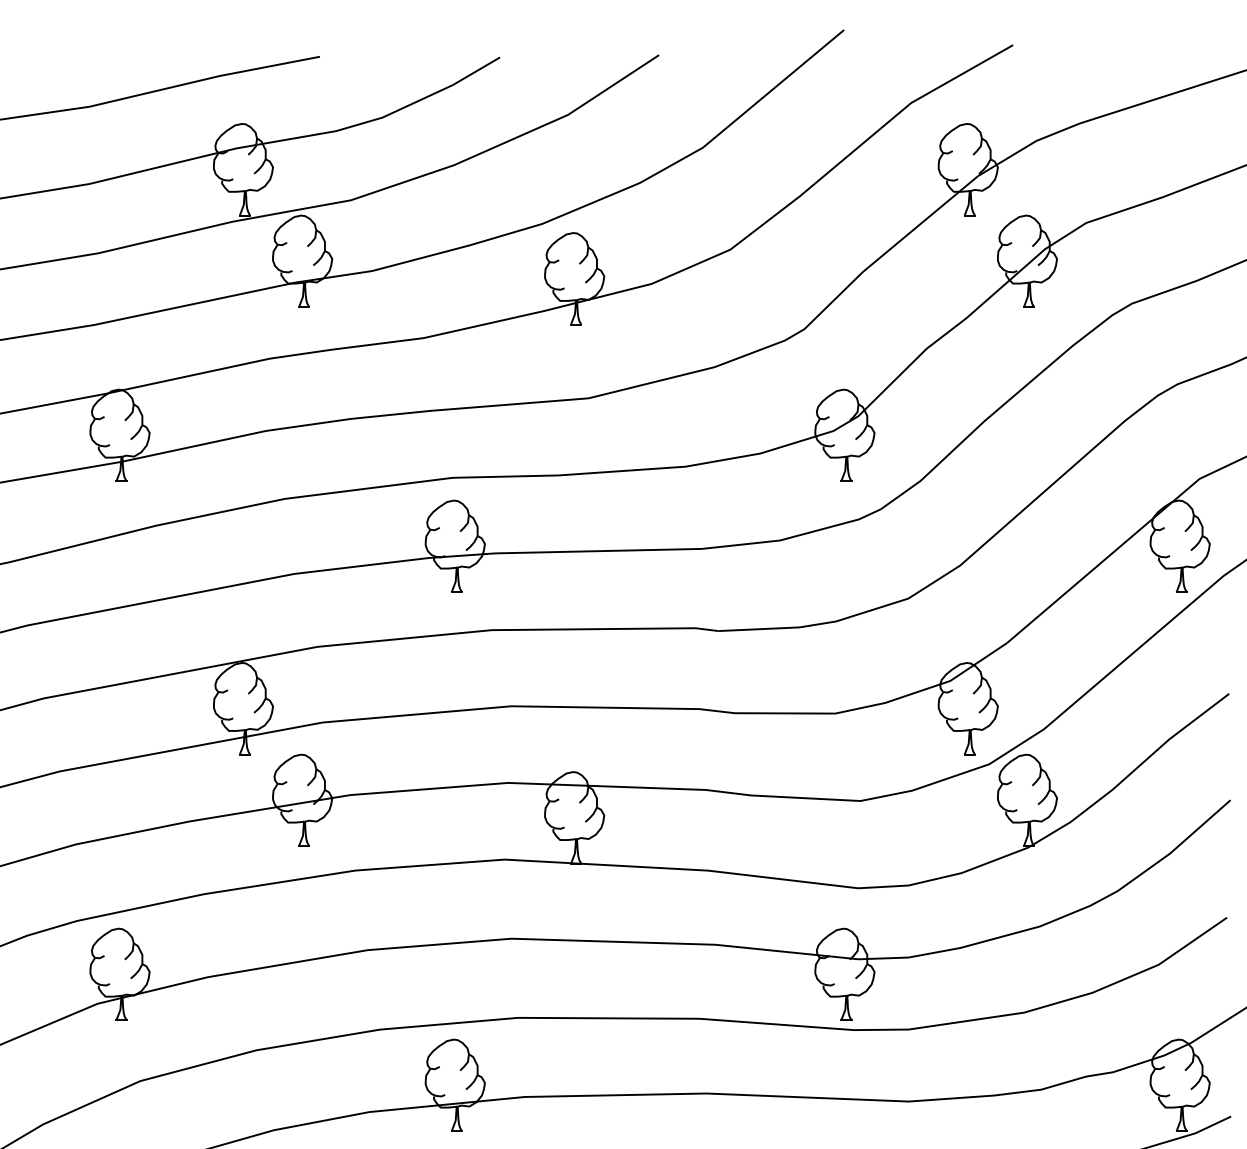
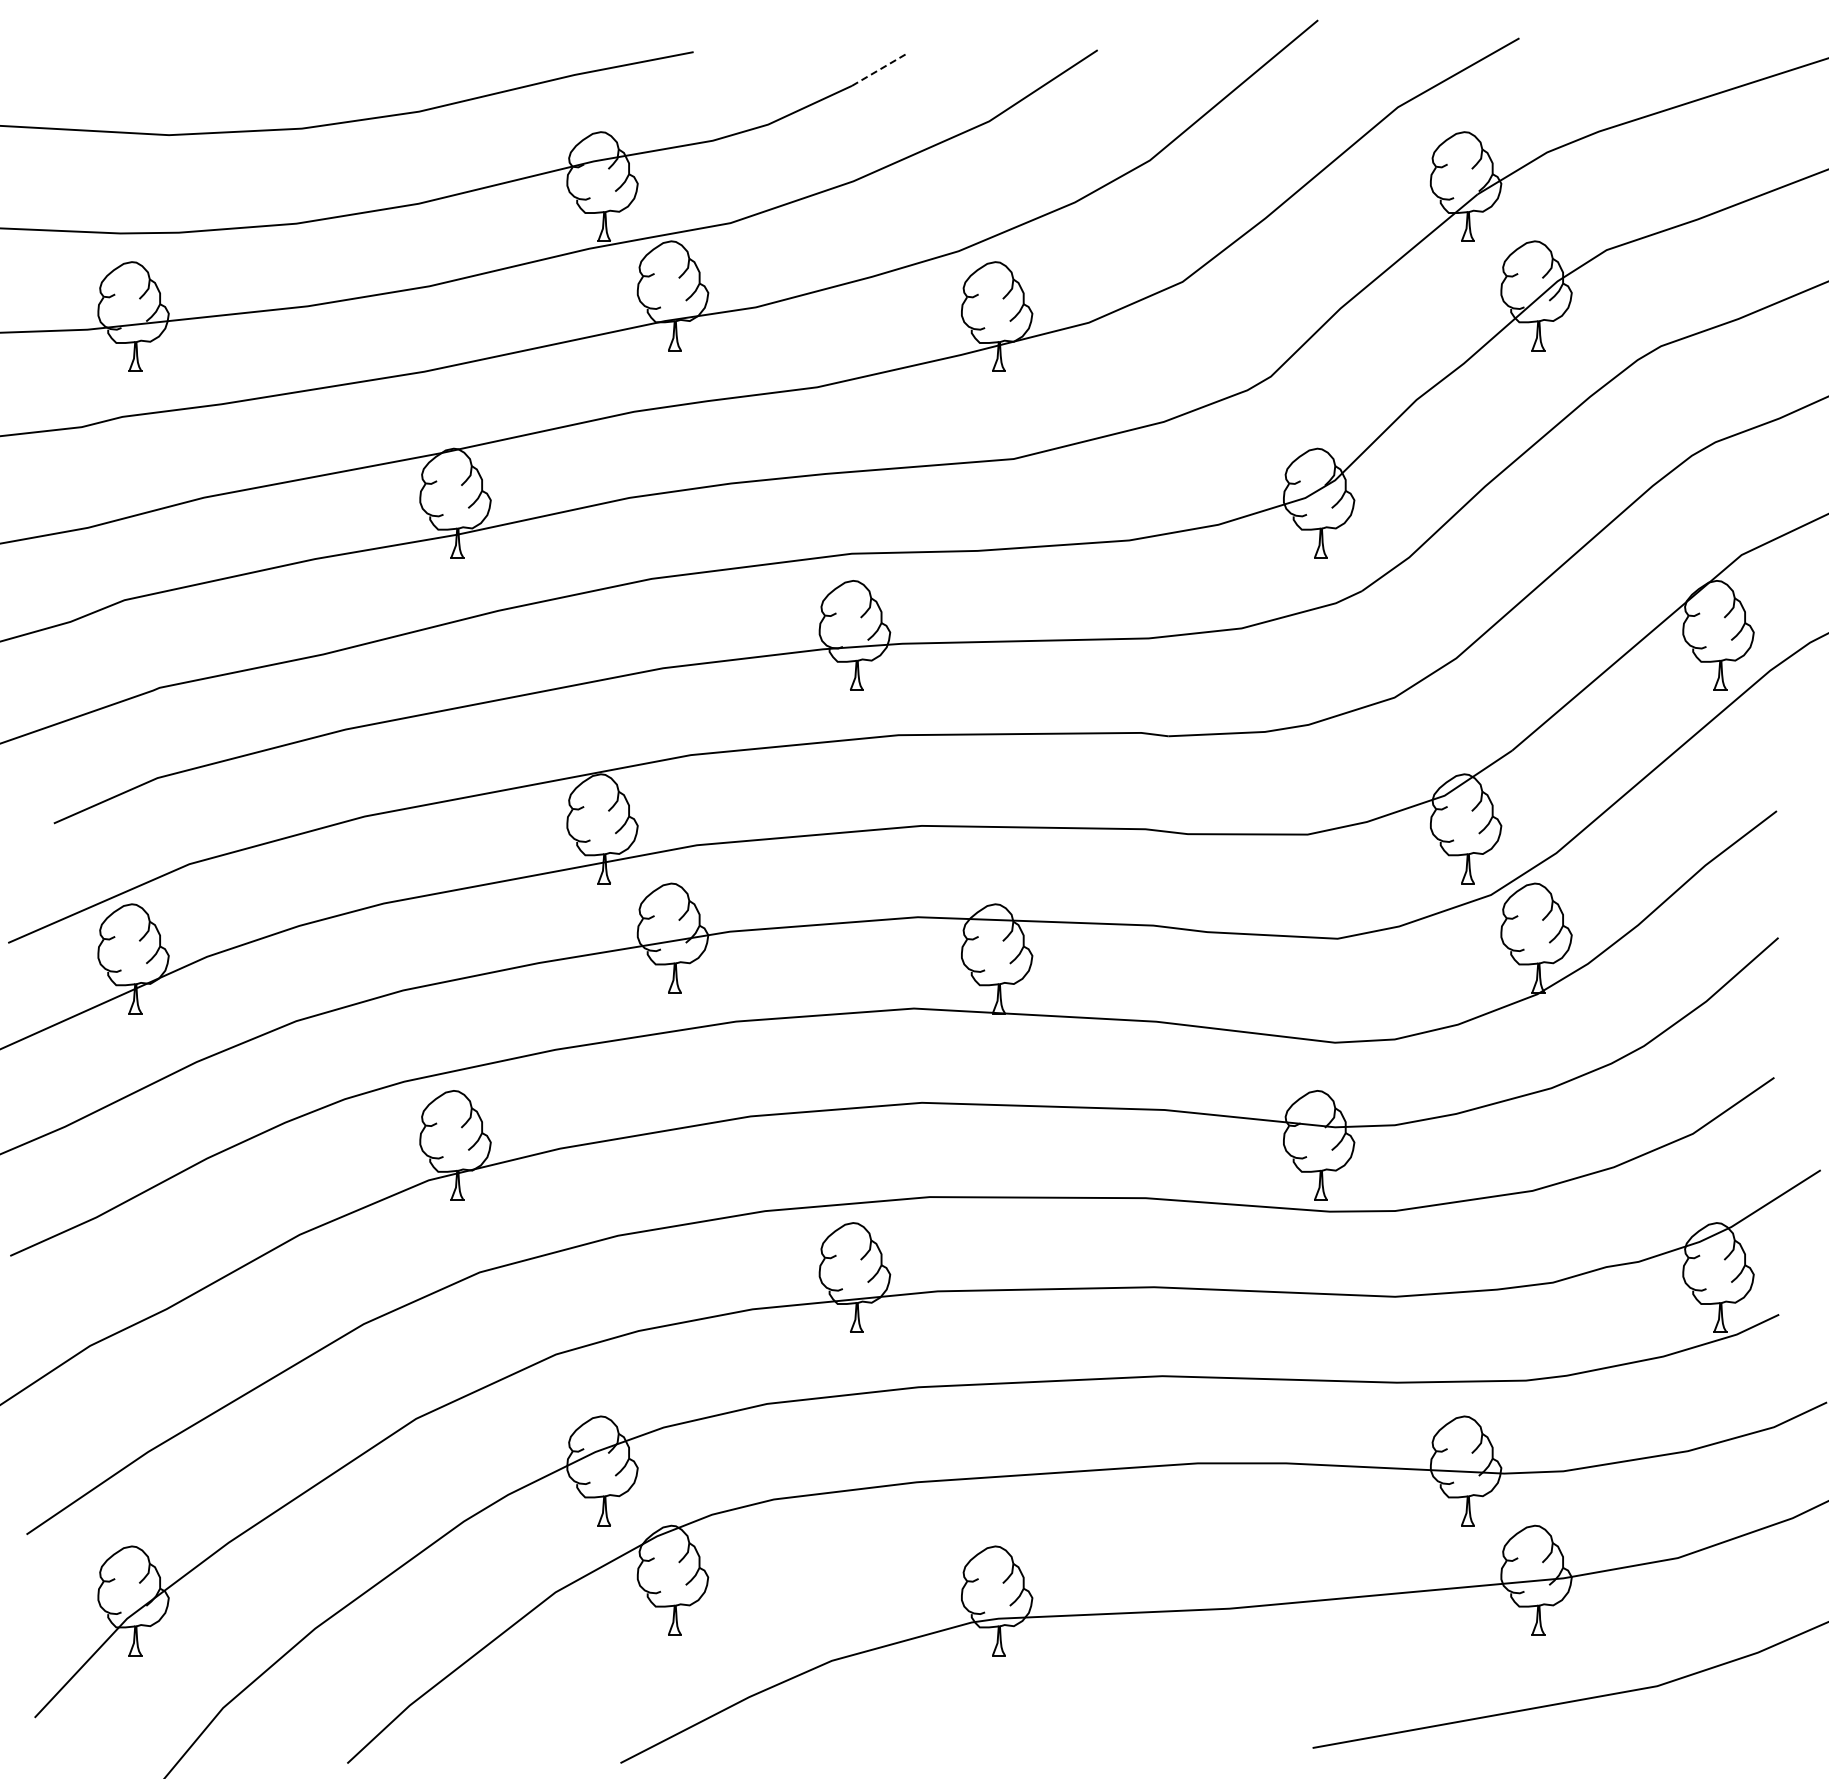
line: (476, 71) -> (880, 69), solid -> dashed

